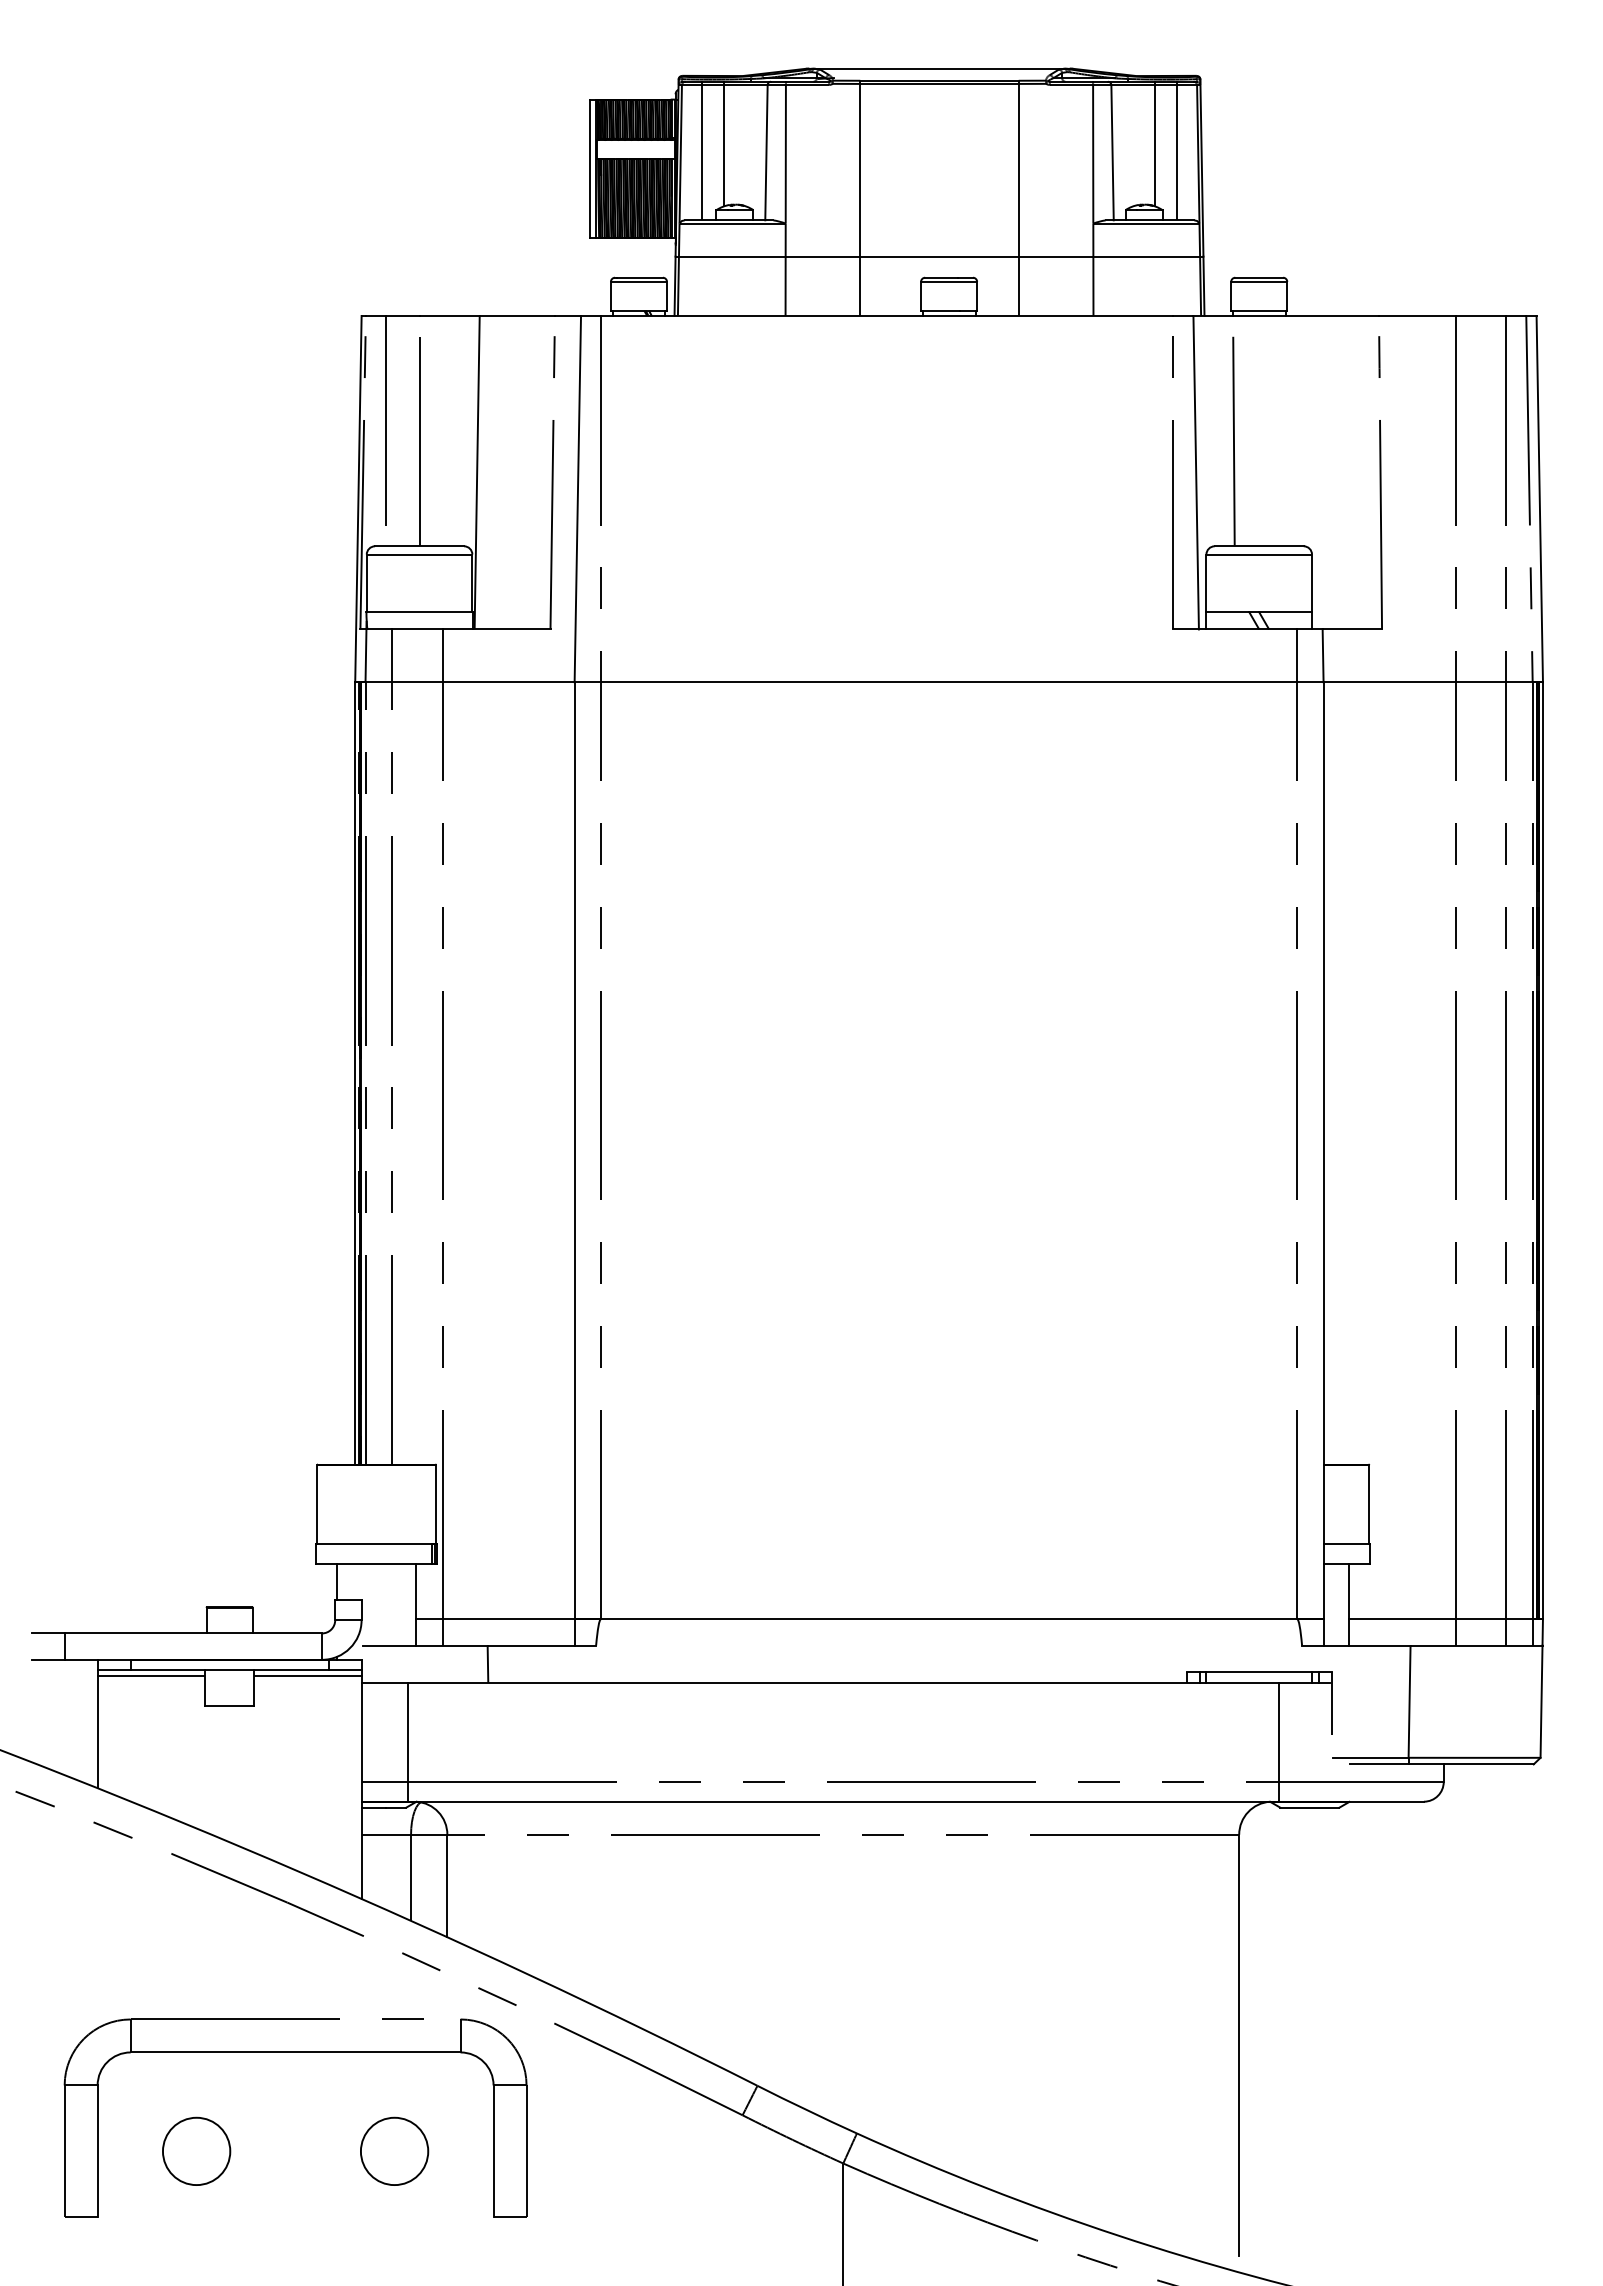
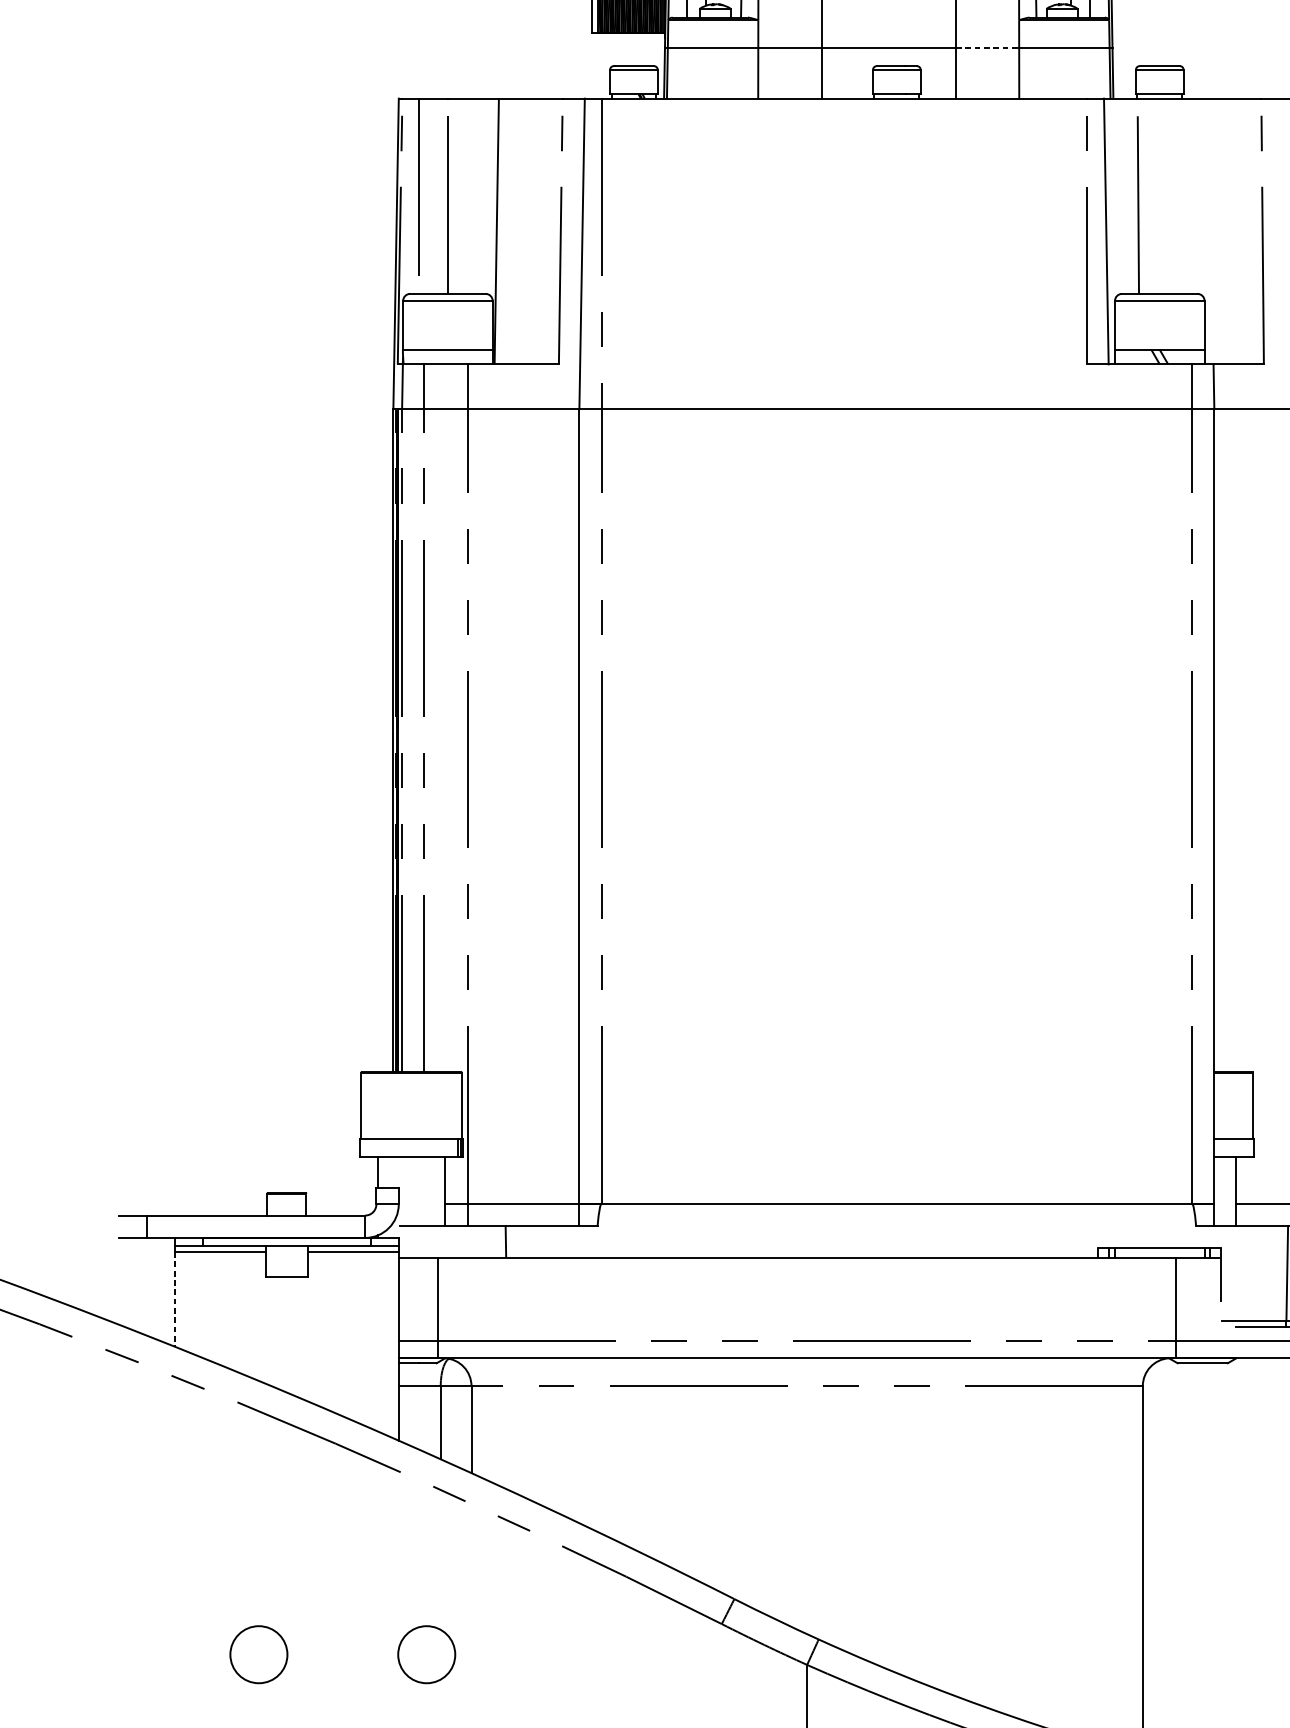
line: (1056, 256) -> (987, 48), solid -> dashed
line: (97, 1732) -> (174, 1299), solid -> dashed
part: (295, 2052) -> (342, 1570), removed

